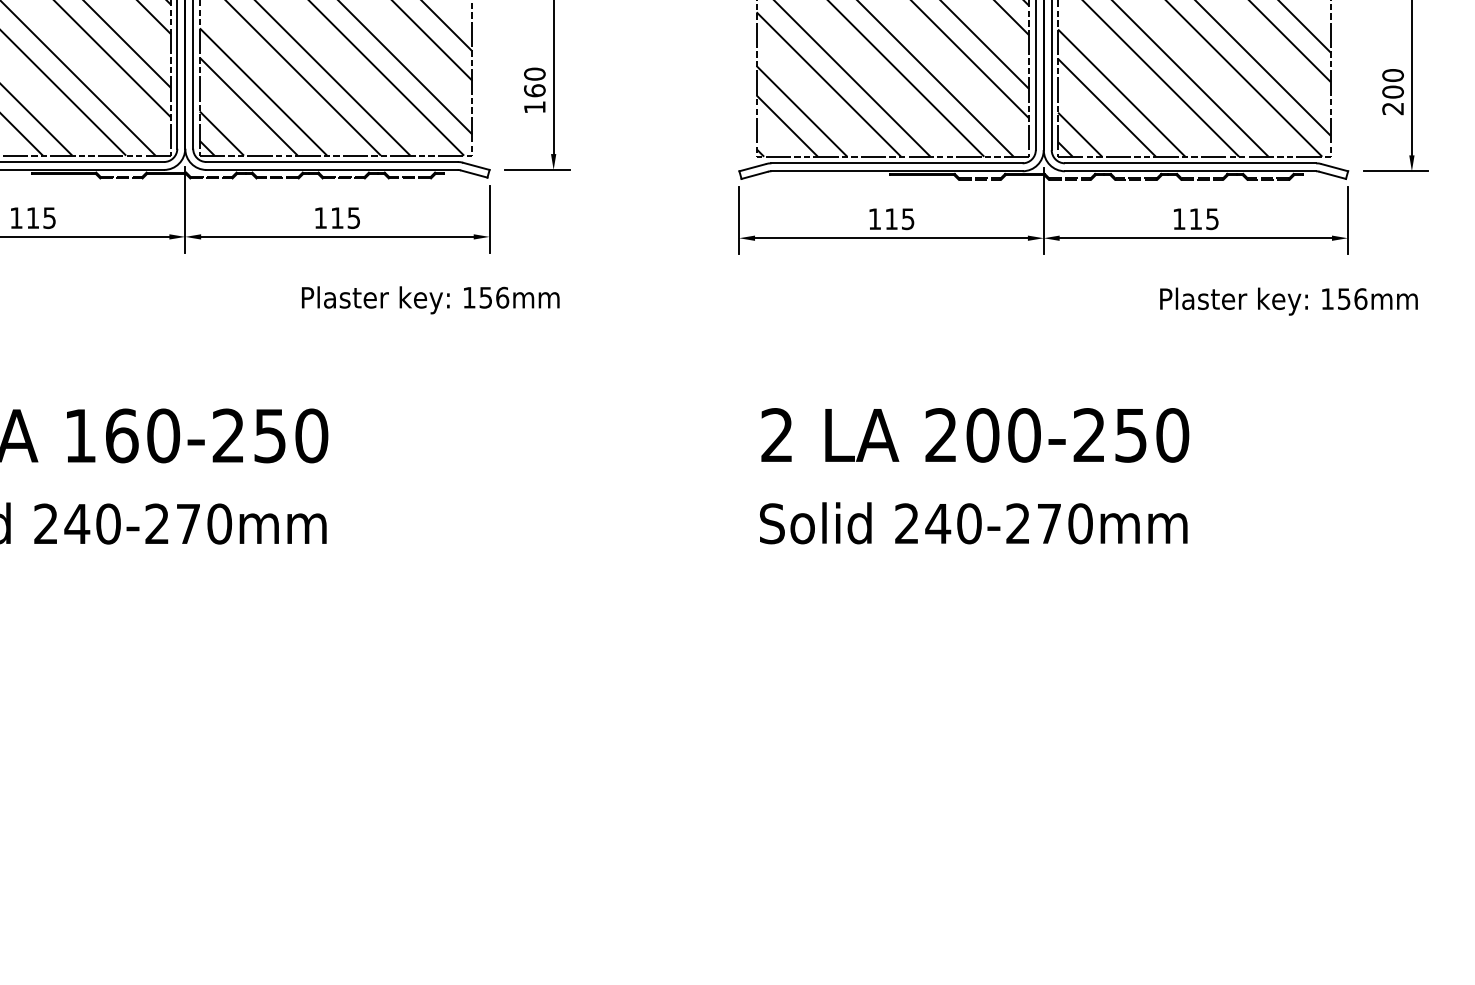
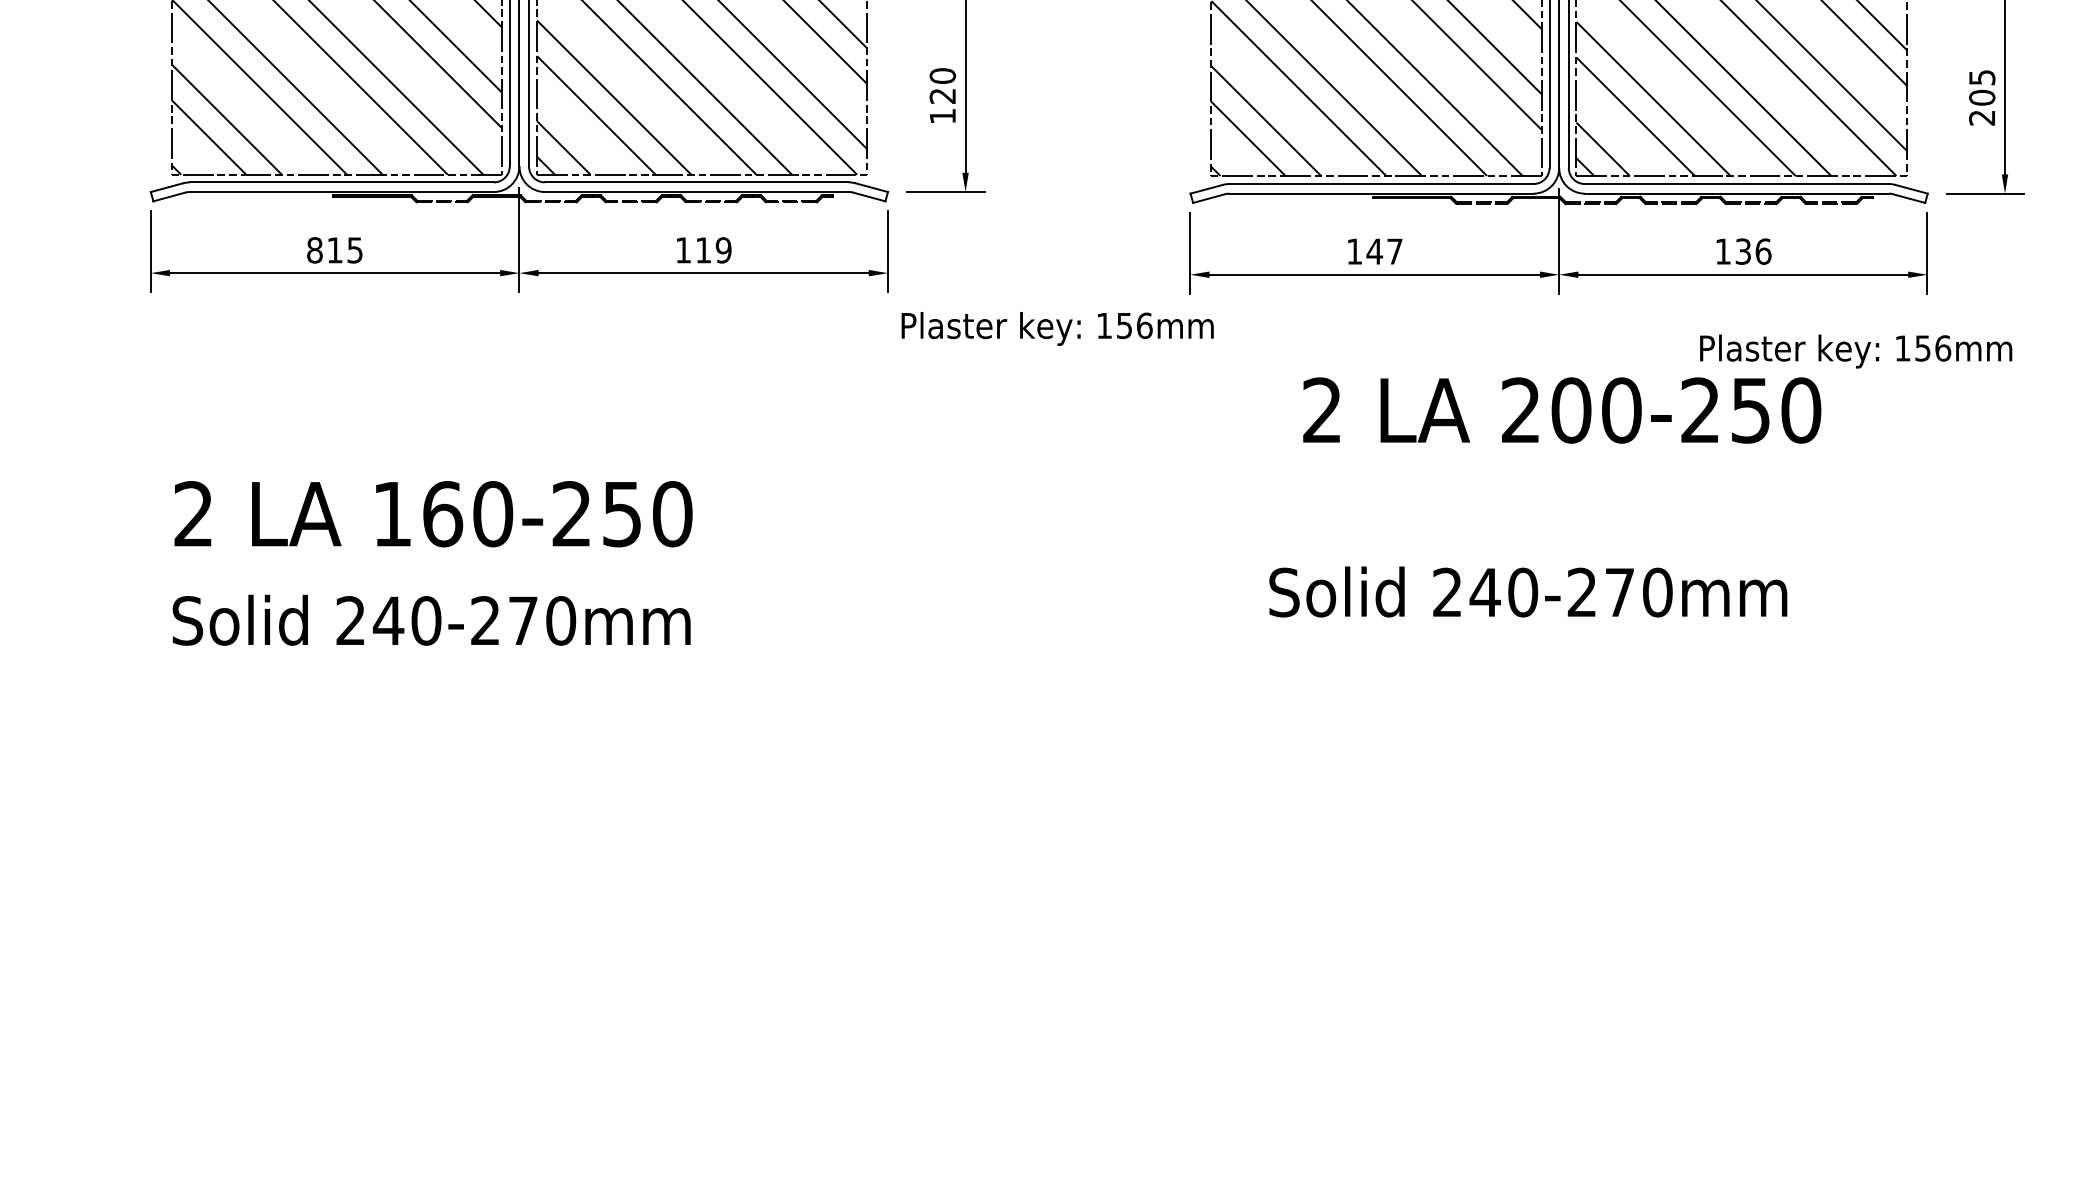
text: (1393, 75) -> (1982, 77), 200 -> 205
text: (534, 90) -> (942, 95), 160 -> 120
text: (16, 218) -> (314, 250), 115 -> 815
text: (353, 218) -> (723, 250), 115 -> 119
text: (899, 219) -> (1384, 251), 115 -> 147
text: (1204, 219) -> (1753, 251), 115 -> 136
text: (430, 299) -> (1057, 328), moved
text: (975, 435) -> (1562, 410), moved
text: (973, 522) -> (1528, 591), moved

